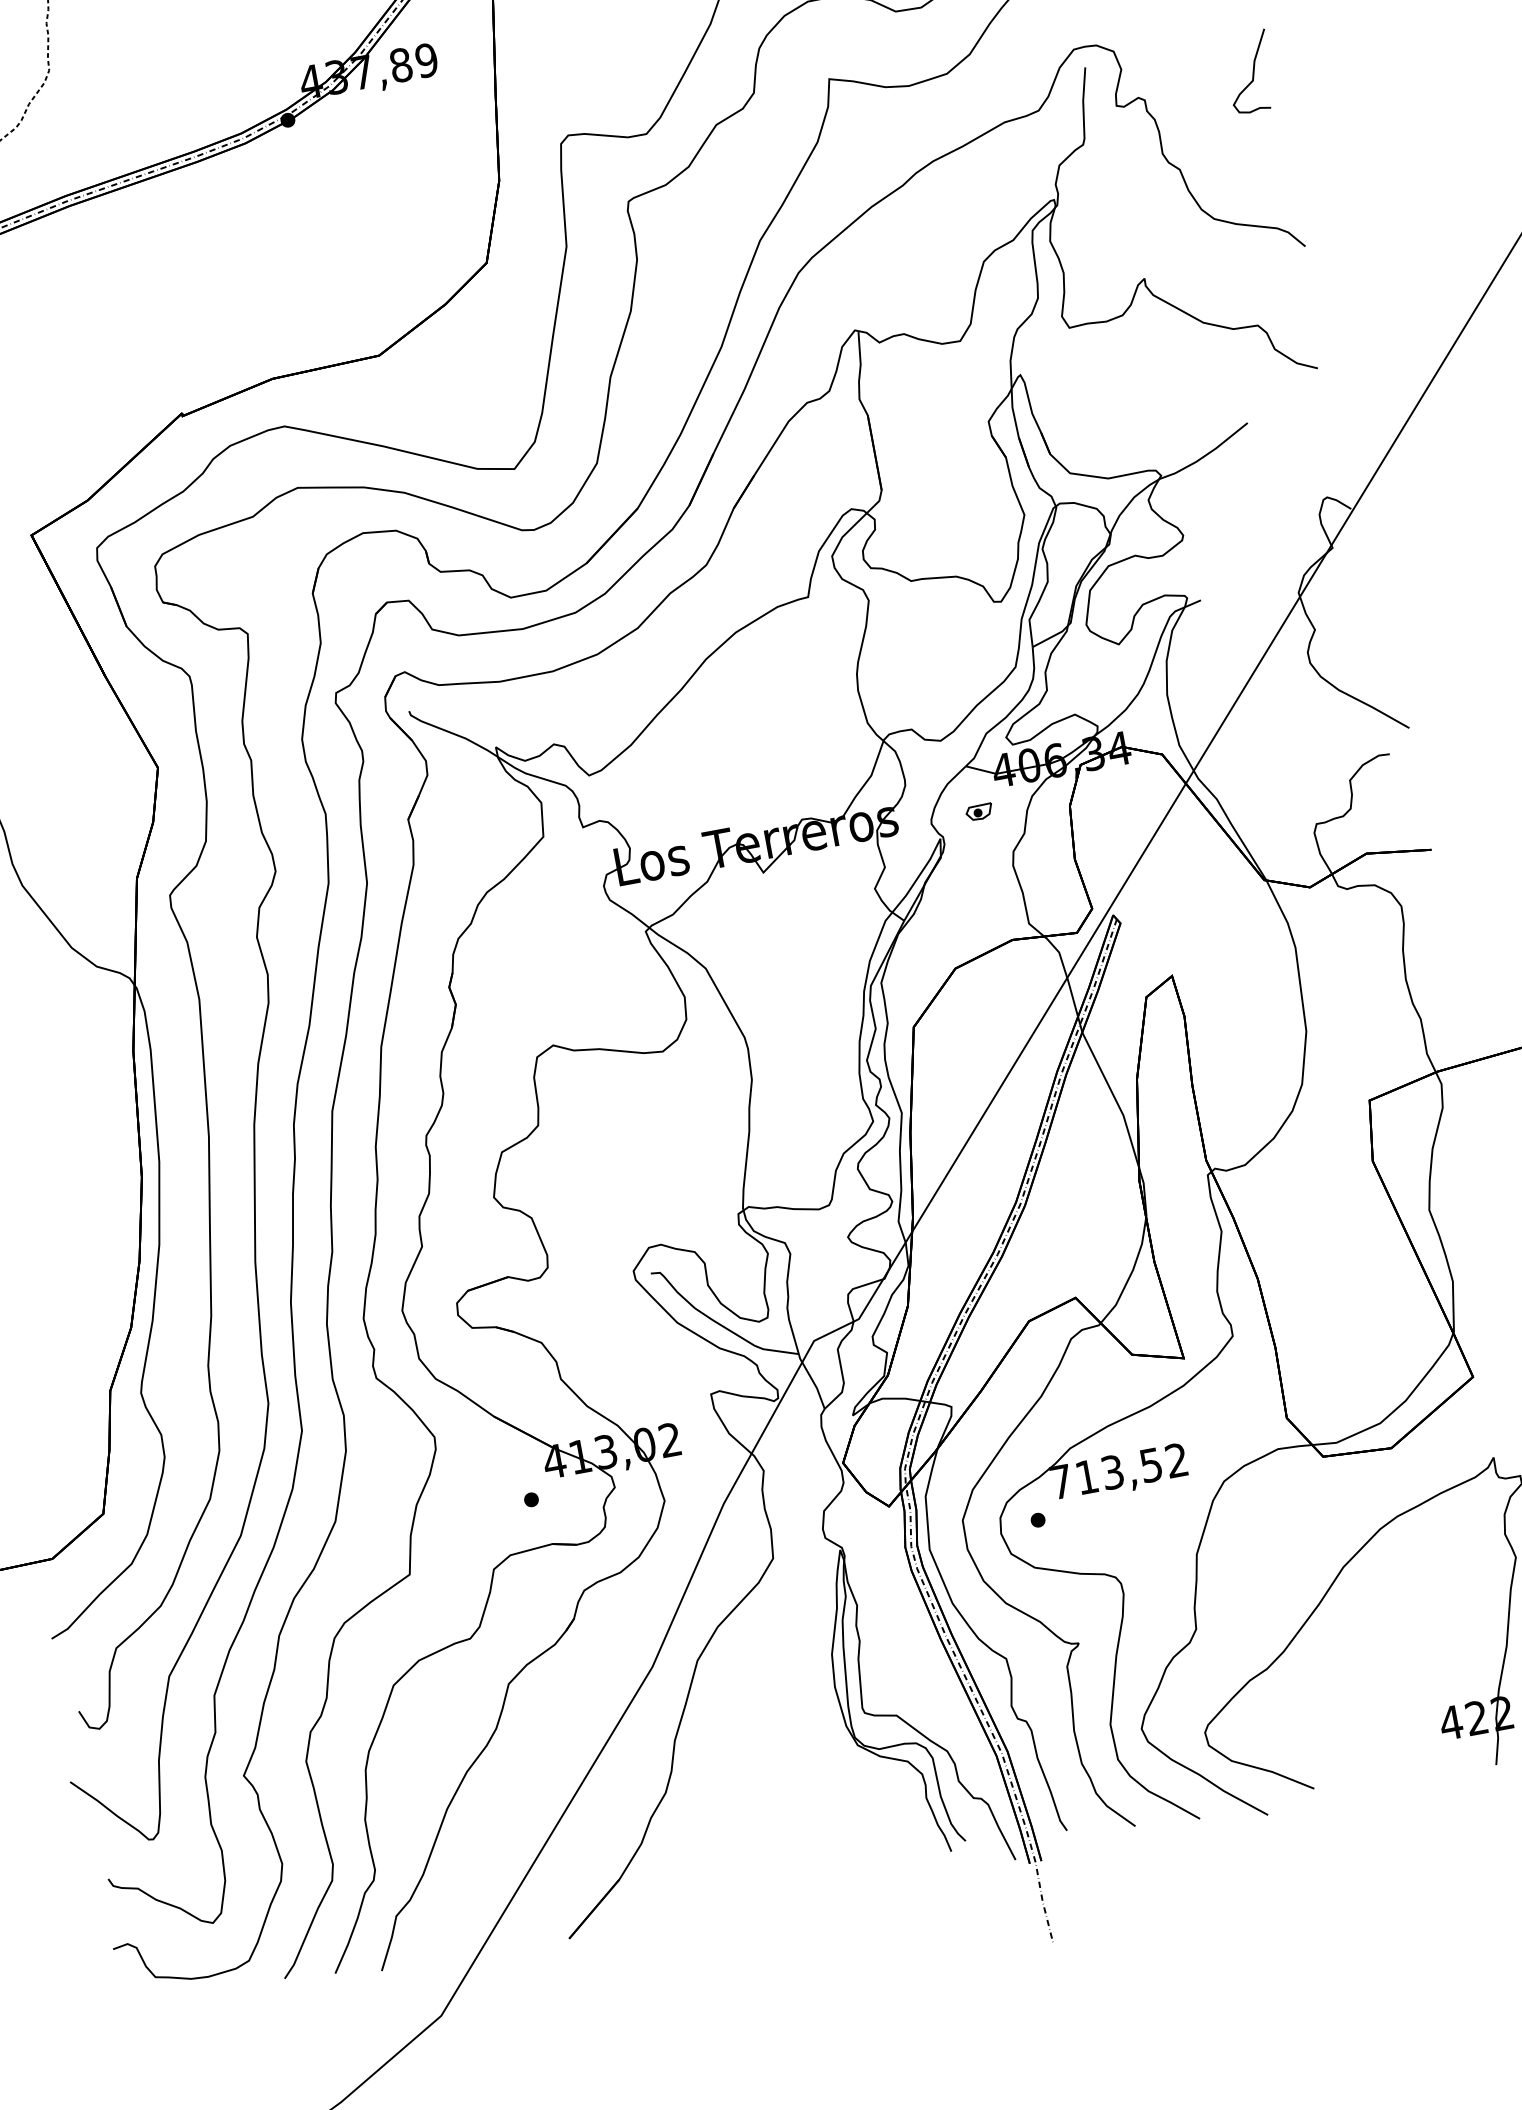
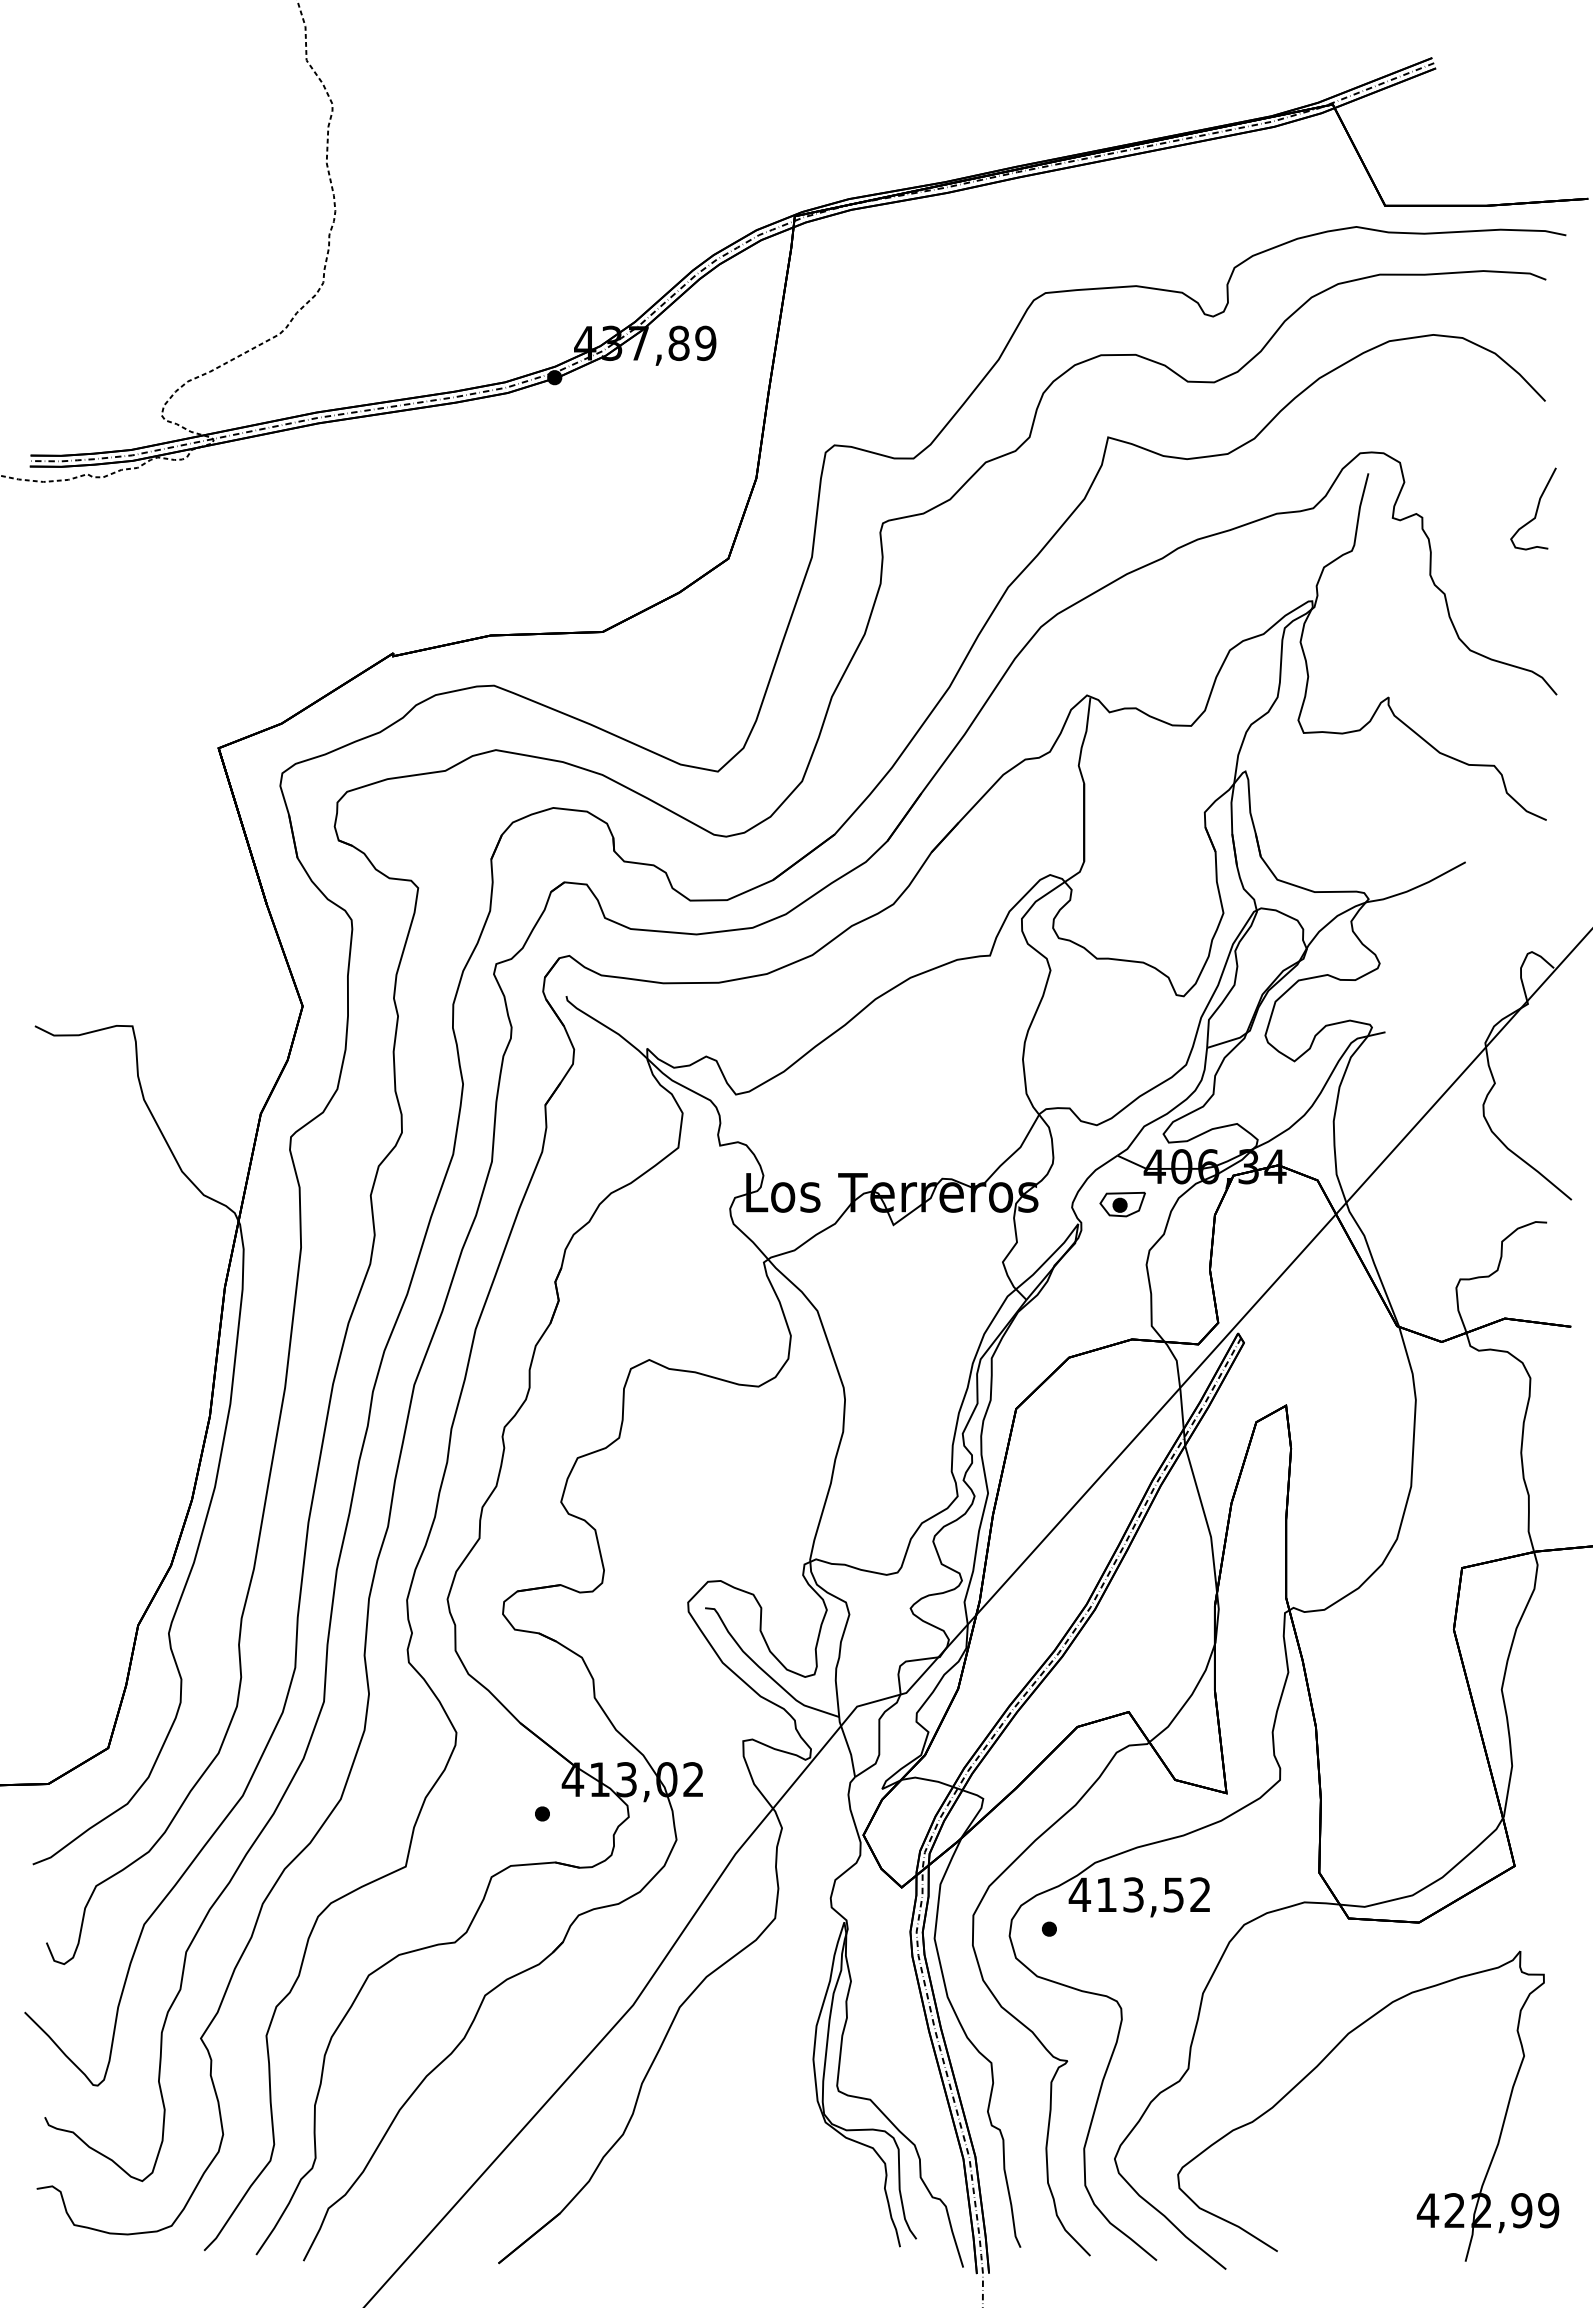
part: (979, 812) -> (1122, 1204), size x1.67
text: (1060, 1481) -> (1079, 1894), 713,52 -> 413,52

